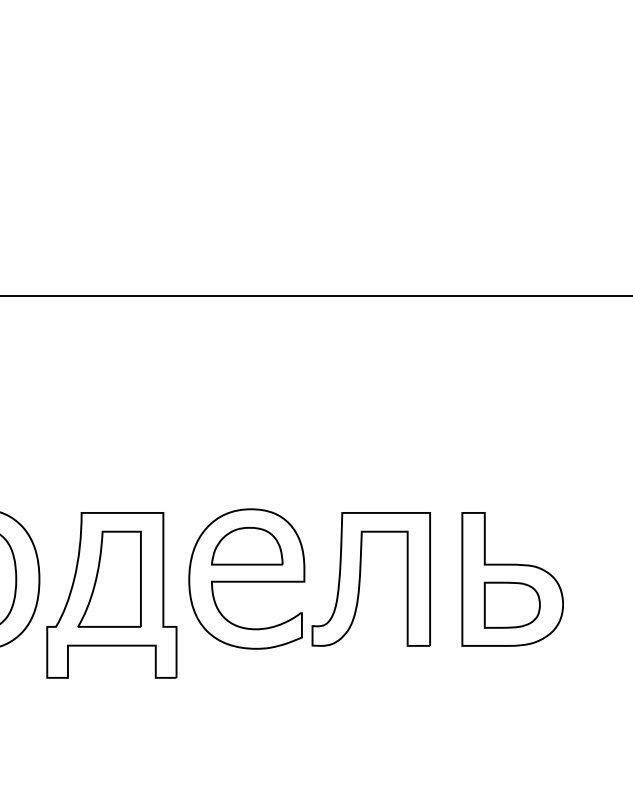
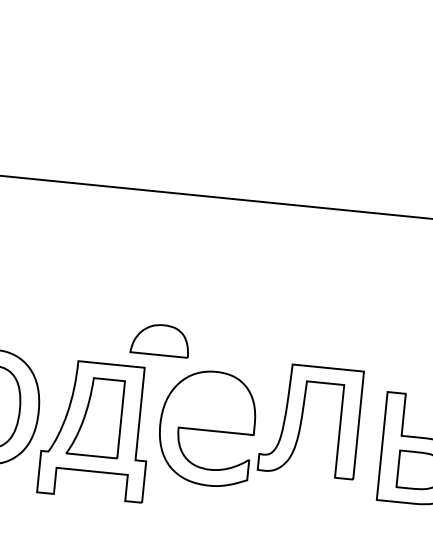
part: (247, 545) -> (160, 339), moved
part: (360, 579) -> (302, 420), moved

